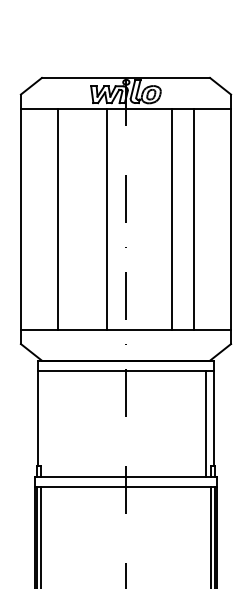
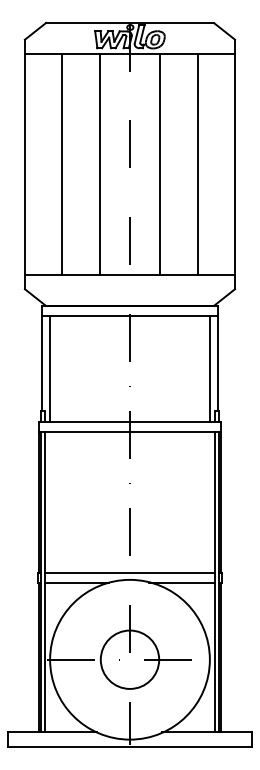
line: (107, 219) -> (100, 164), moved
line: (171, 219) -> (159, 164), moved
line: (46, 423) -> (50, 368), added

